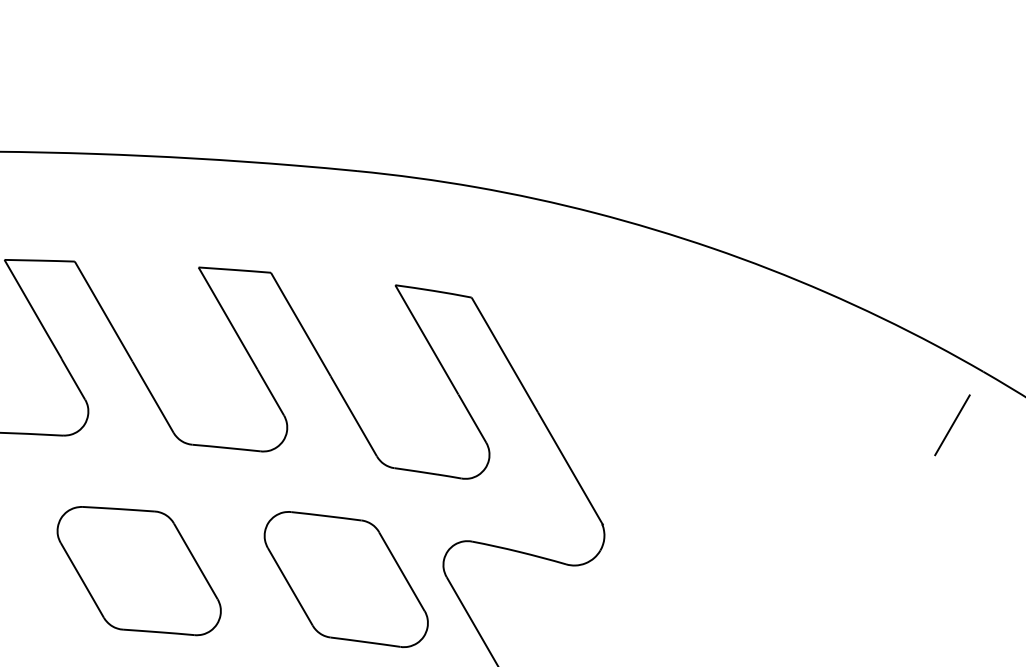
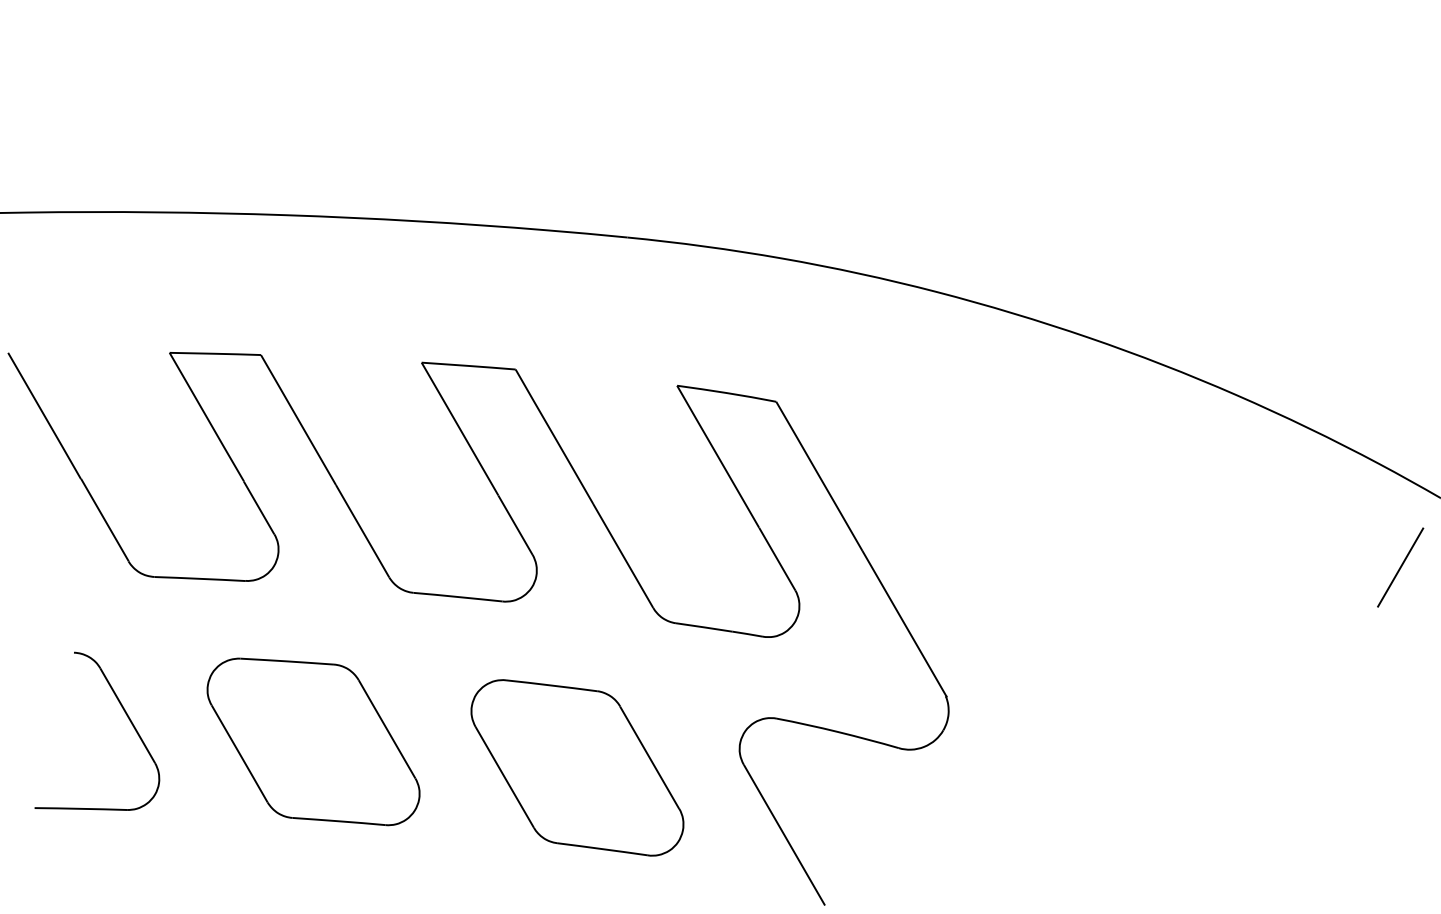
part: (139, 570) -> (313, 741), moved
part: (346, 579) -> (577, 767), moved

